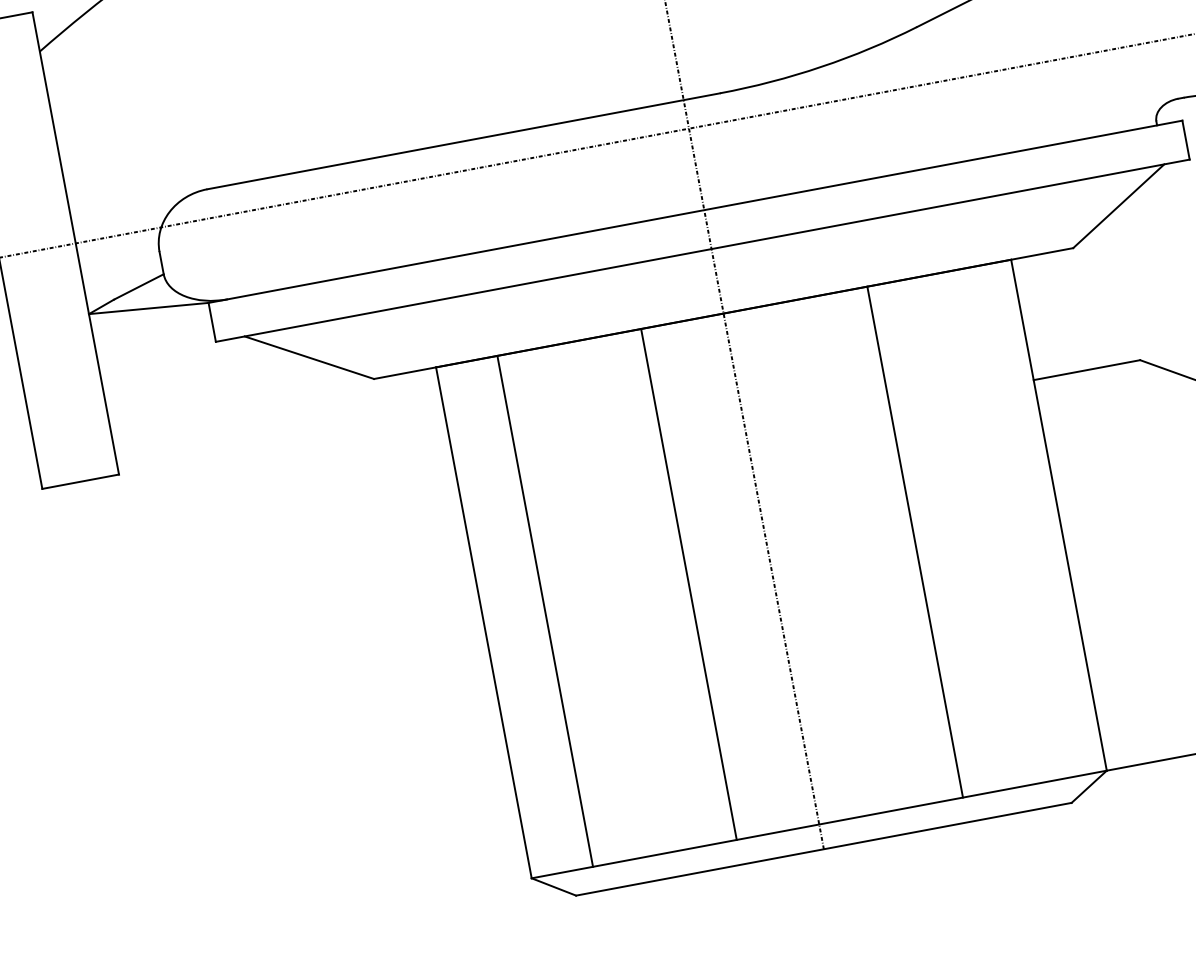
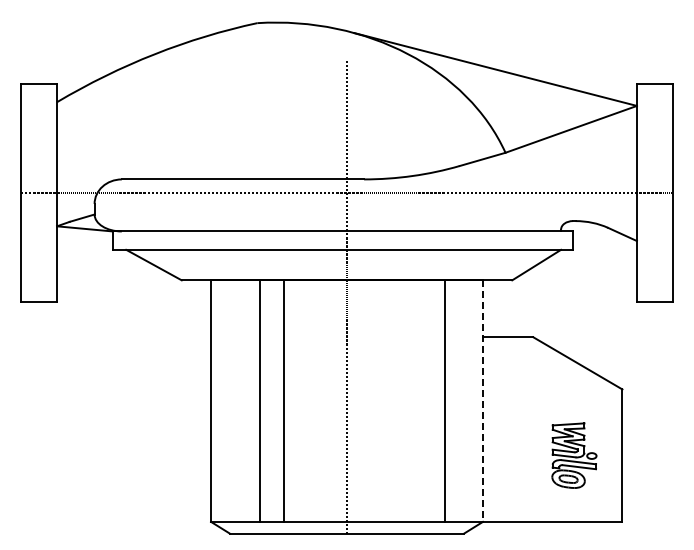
line: (1058, 516) -> (482, 401), solid -> dashed
line: (913, 541) -> (444, 400), moved
line: (689, 582) -> (284, 400), moved
line: (545, 609) -> (260, 400), moved

